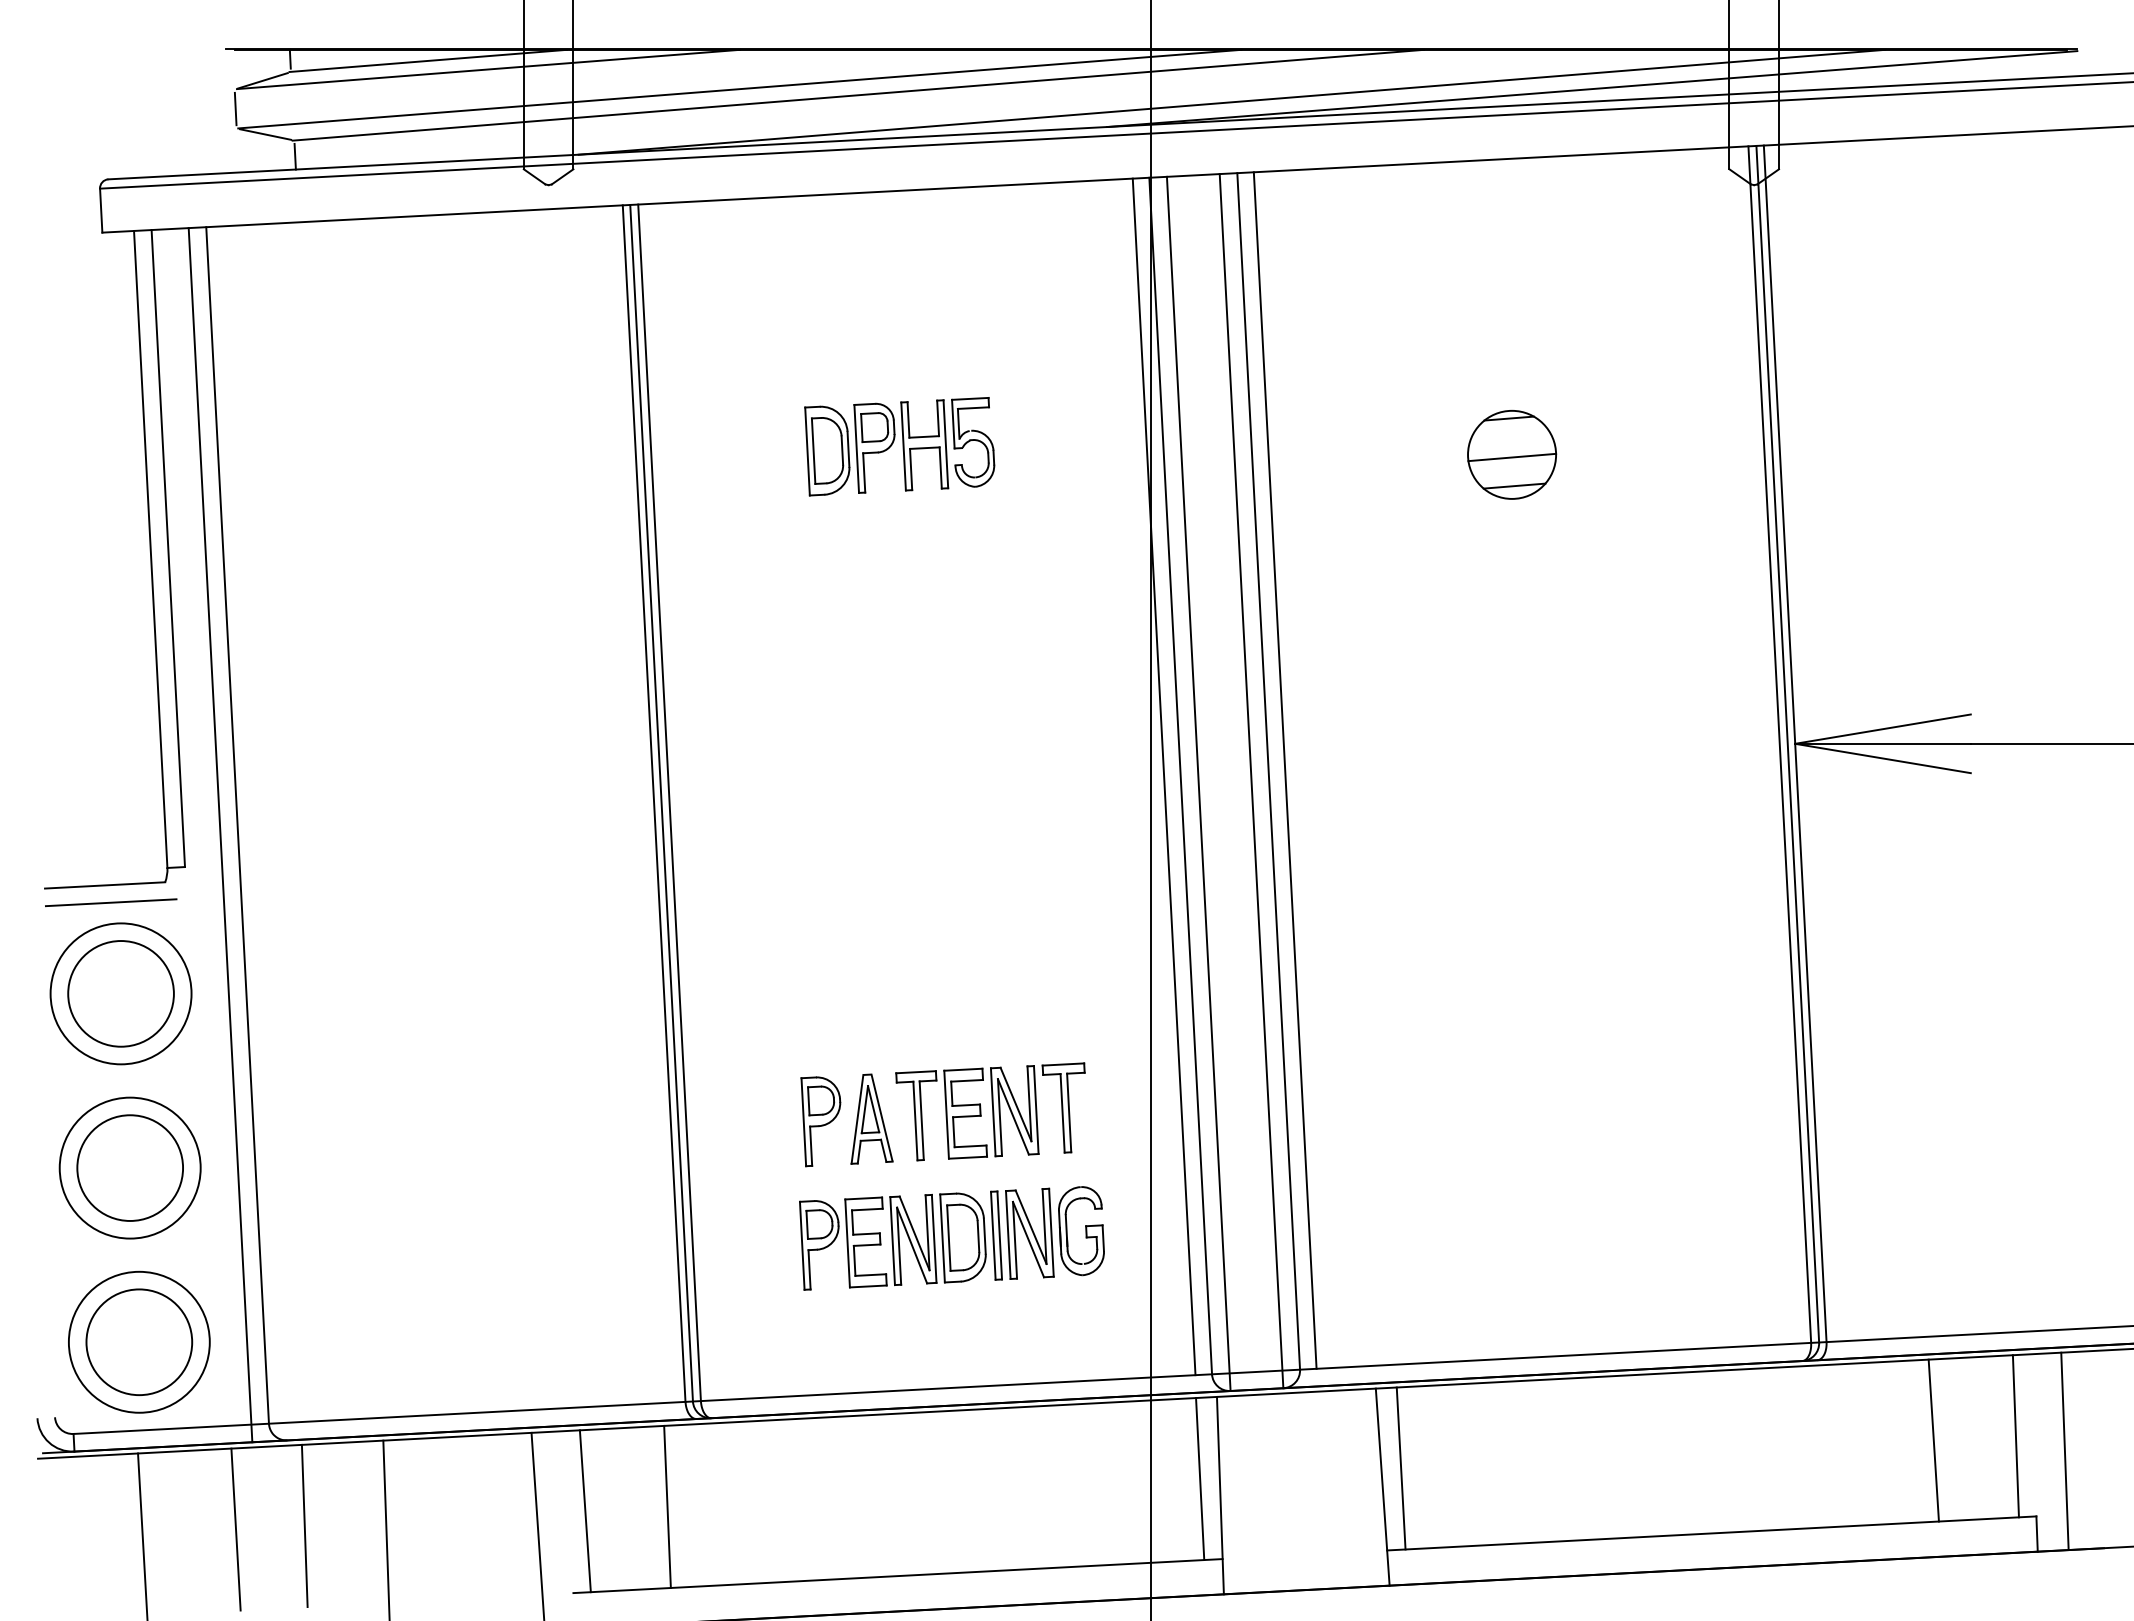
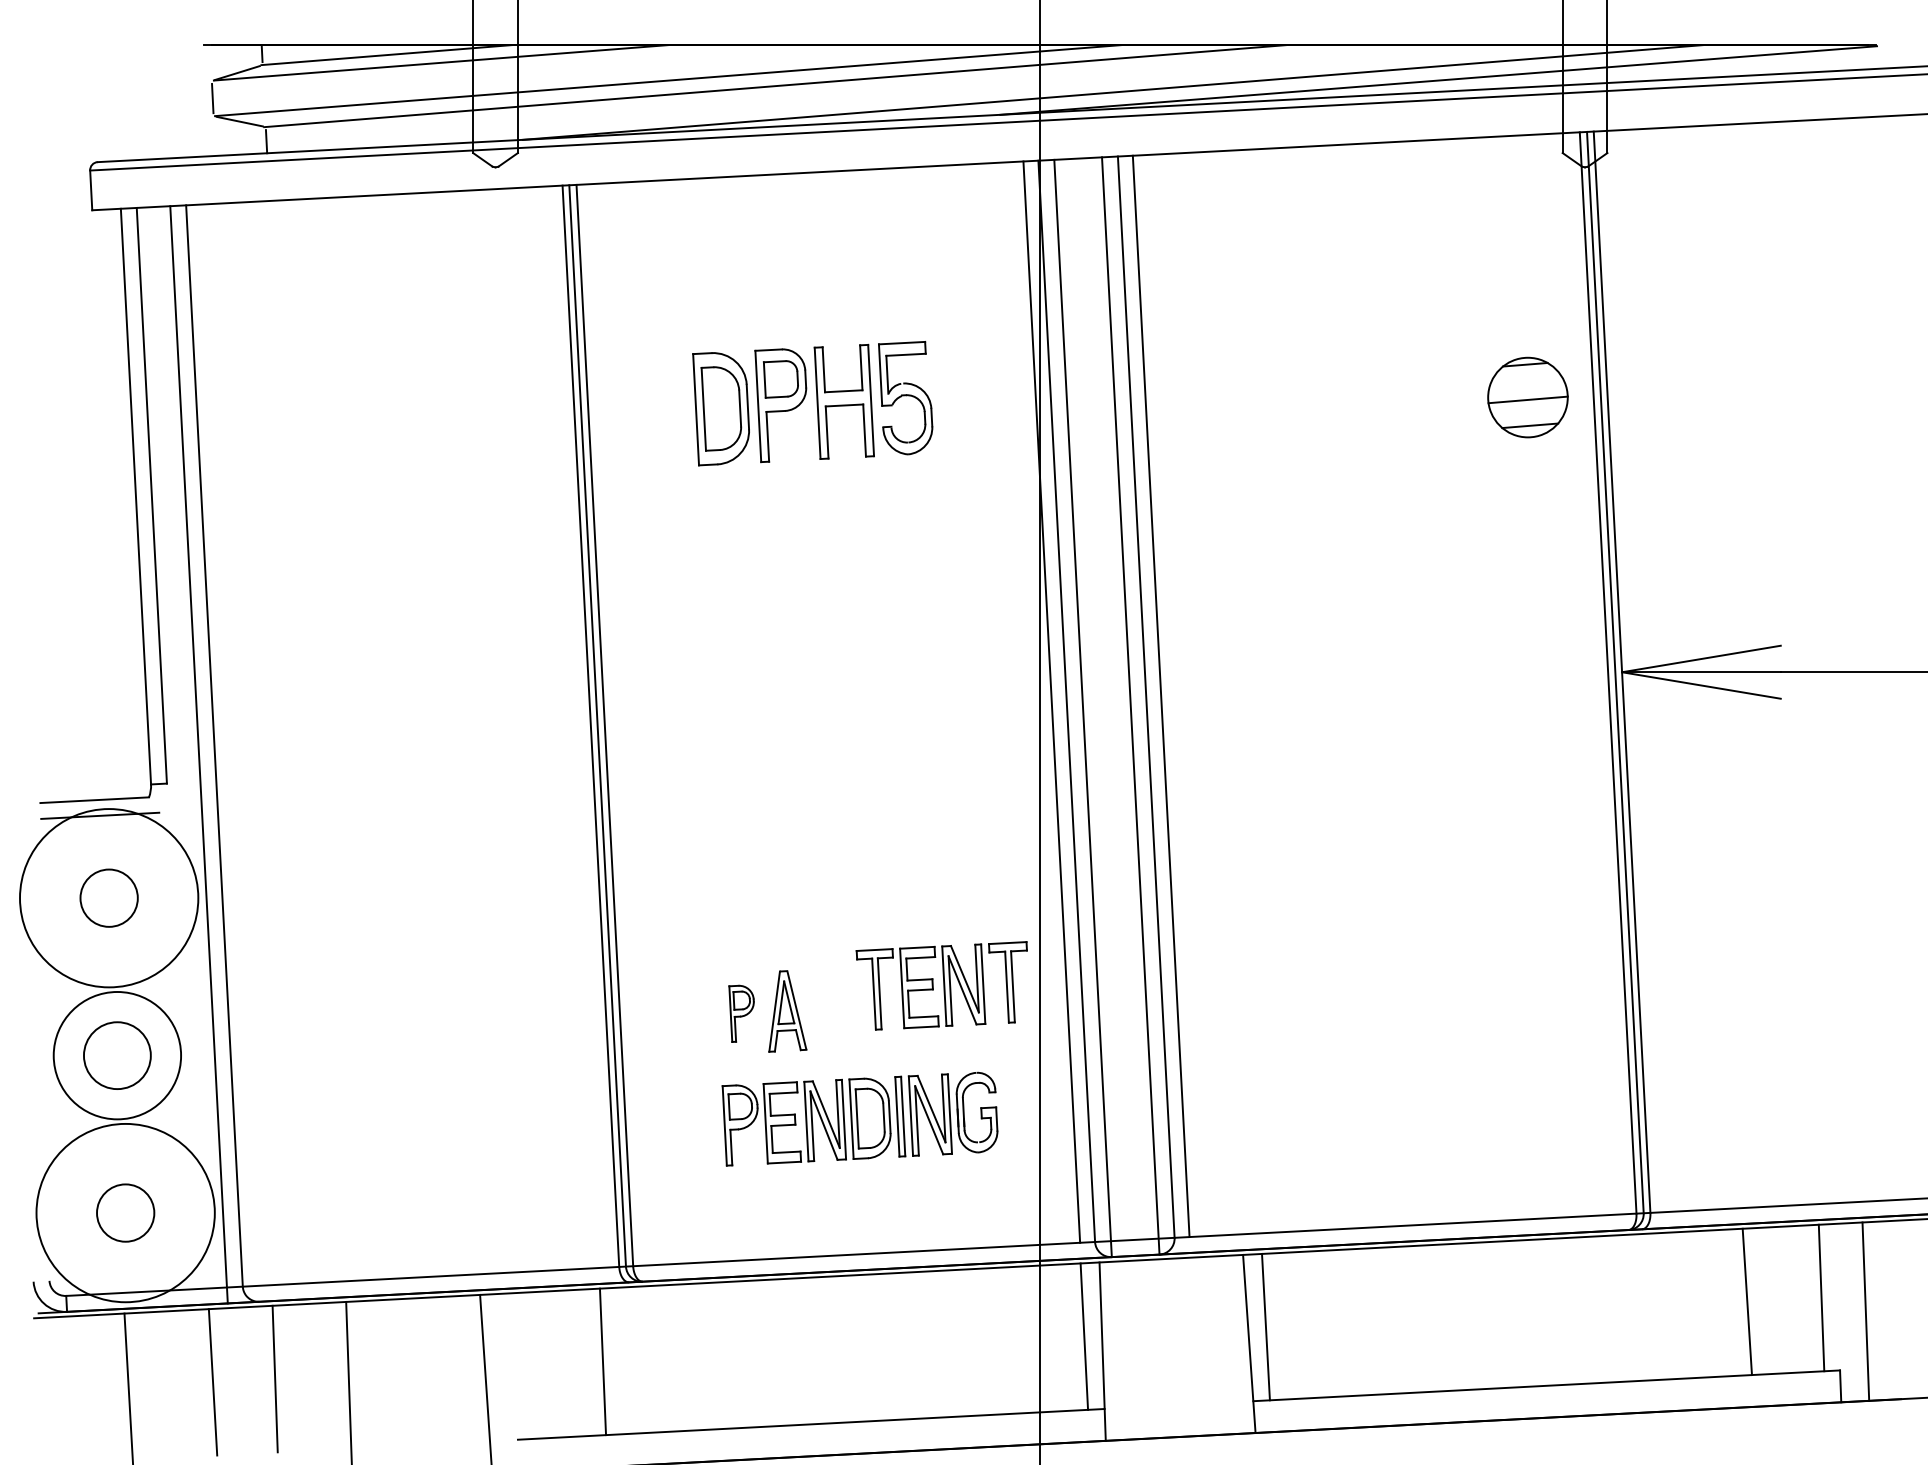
part: (899, 446) -> (812, 403), size x1.4
part: (1512, 454) -> (1528, 397), moved
circle: (120, 993) -> (108, 897), size x0.6
circle: (120, 993) -> (108, 897), size x1.4
part: (990, 1111) -> (941, 985), moved
part: (820, 1121) -> (741, 1013), size x0.7
circle: (130, 1167) -> (117, 1055), size x0.7
circle: (138, 1341) -> (124, 1212), size x1.4
circle: (139, 1342) -> (125, 1213), size x0.6
line: (584, 1511) -> (527, 1365), removed

